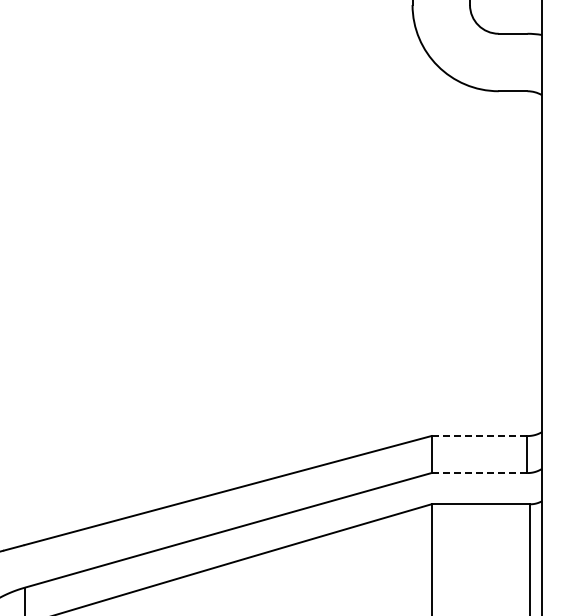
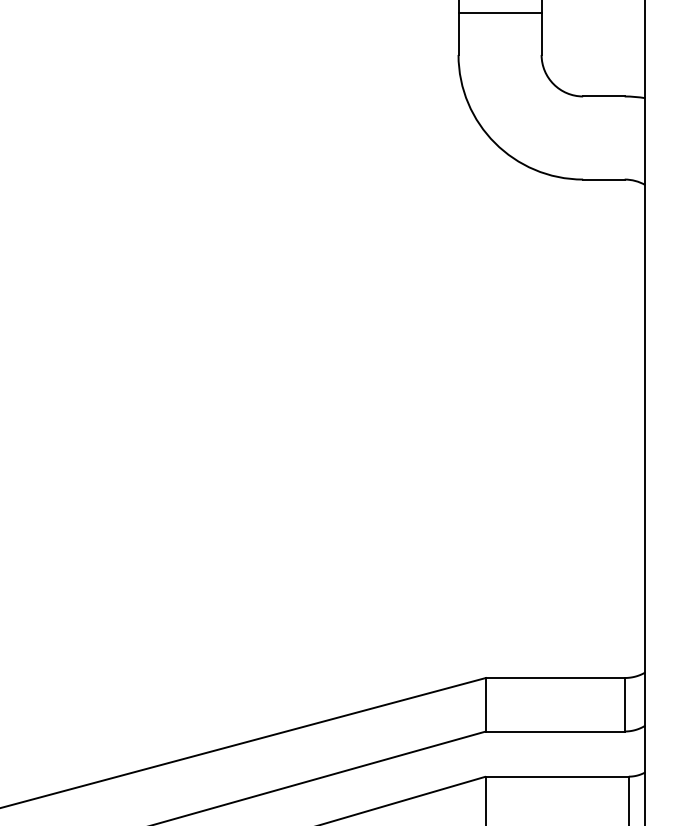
line: (479, 436) -> (555, 678), dashed -> solid
line: (479, 473) -> (555, 732), dashed -> solid

